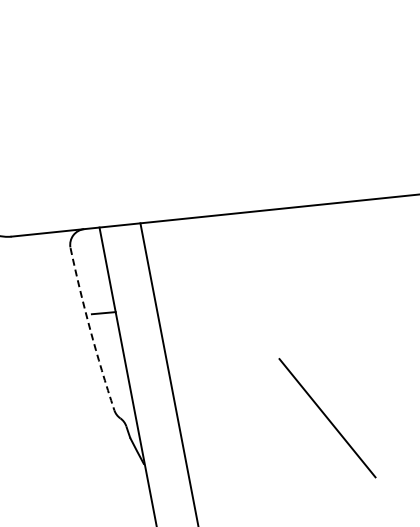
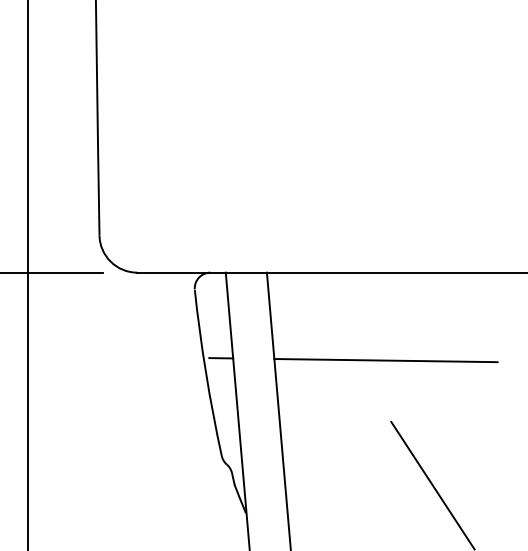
line: (267, 298) -> (385, 360), added
arc: (90, 329) -> (206, 373), dashed -> solid

